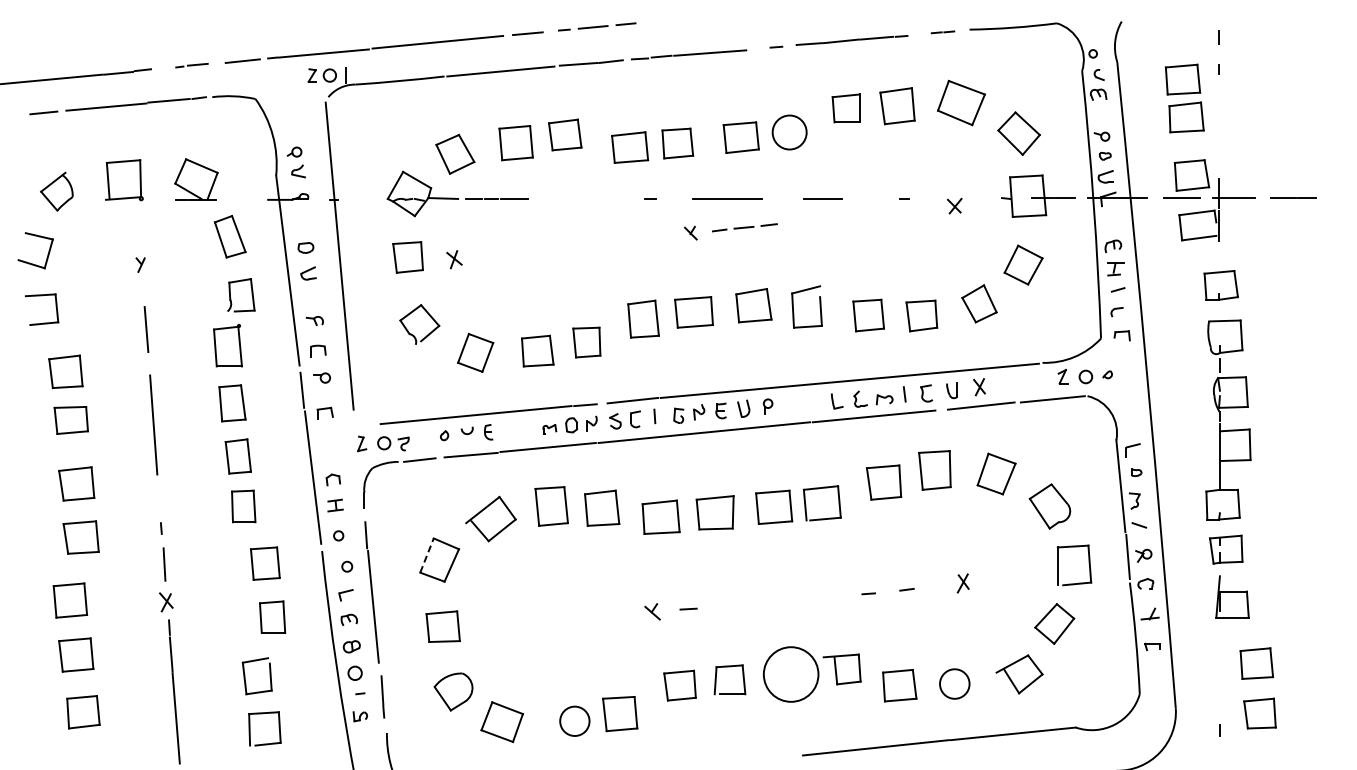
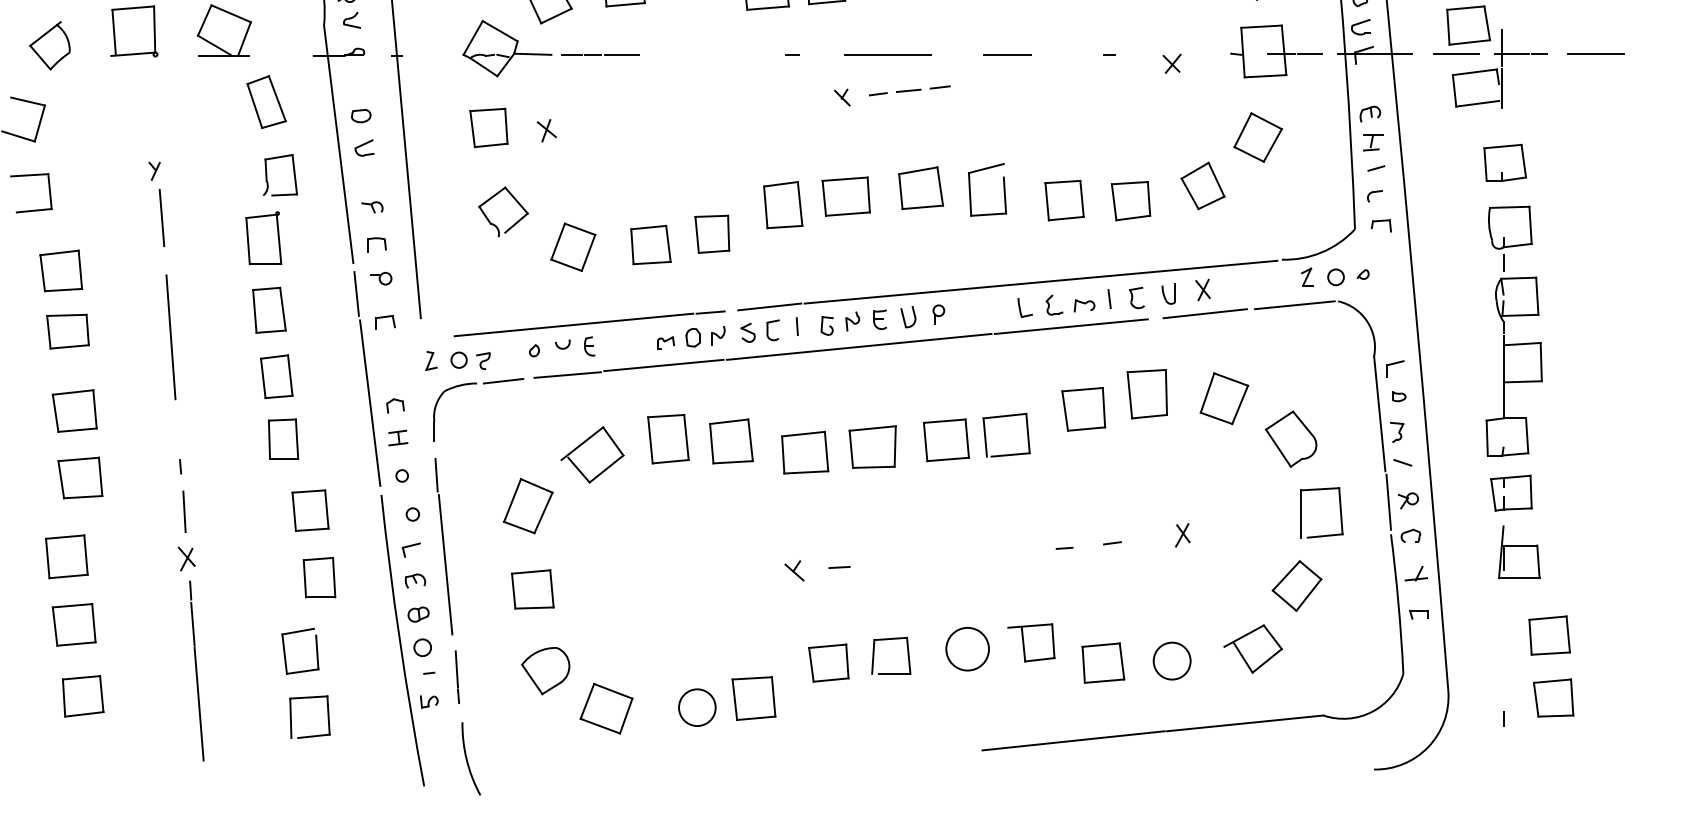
part: (140, 264) -> (154, 170), moved
line: (427, 555) -> (513, 500), dashed -> solid
circle: (791, 674) -> (968, 649), size x0.62

